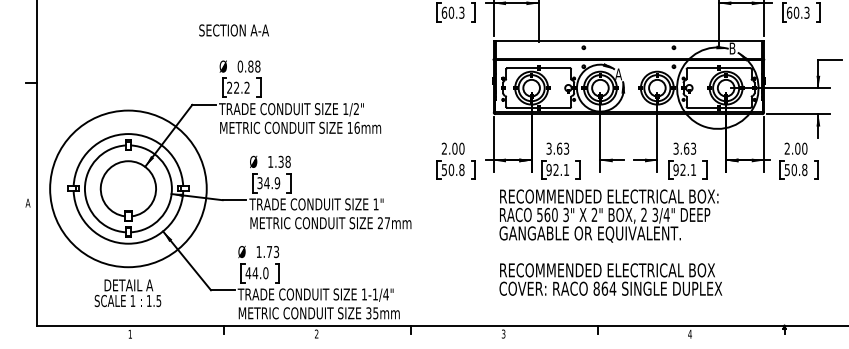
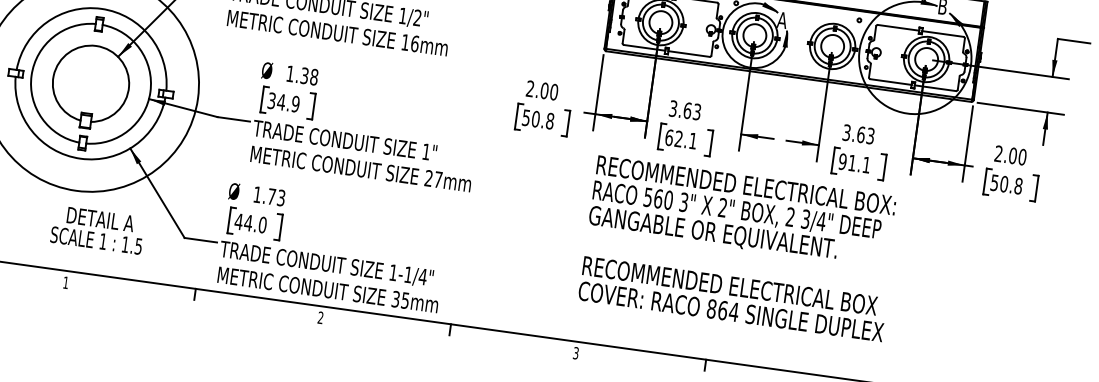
text: (682, 169) -> (851, 162), 92.1 -> 91.1
text: (548, 170) -> (668, 138), 92.1 -> 62.1
text: (127, 293) -> (97, 230), moved

